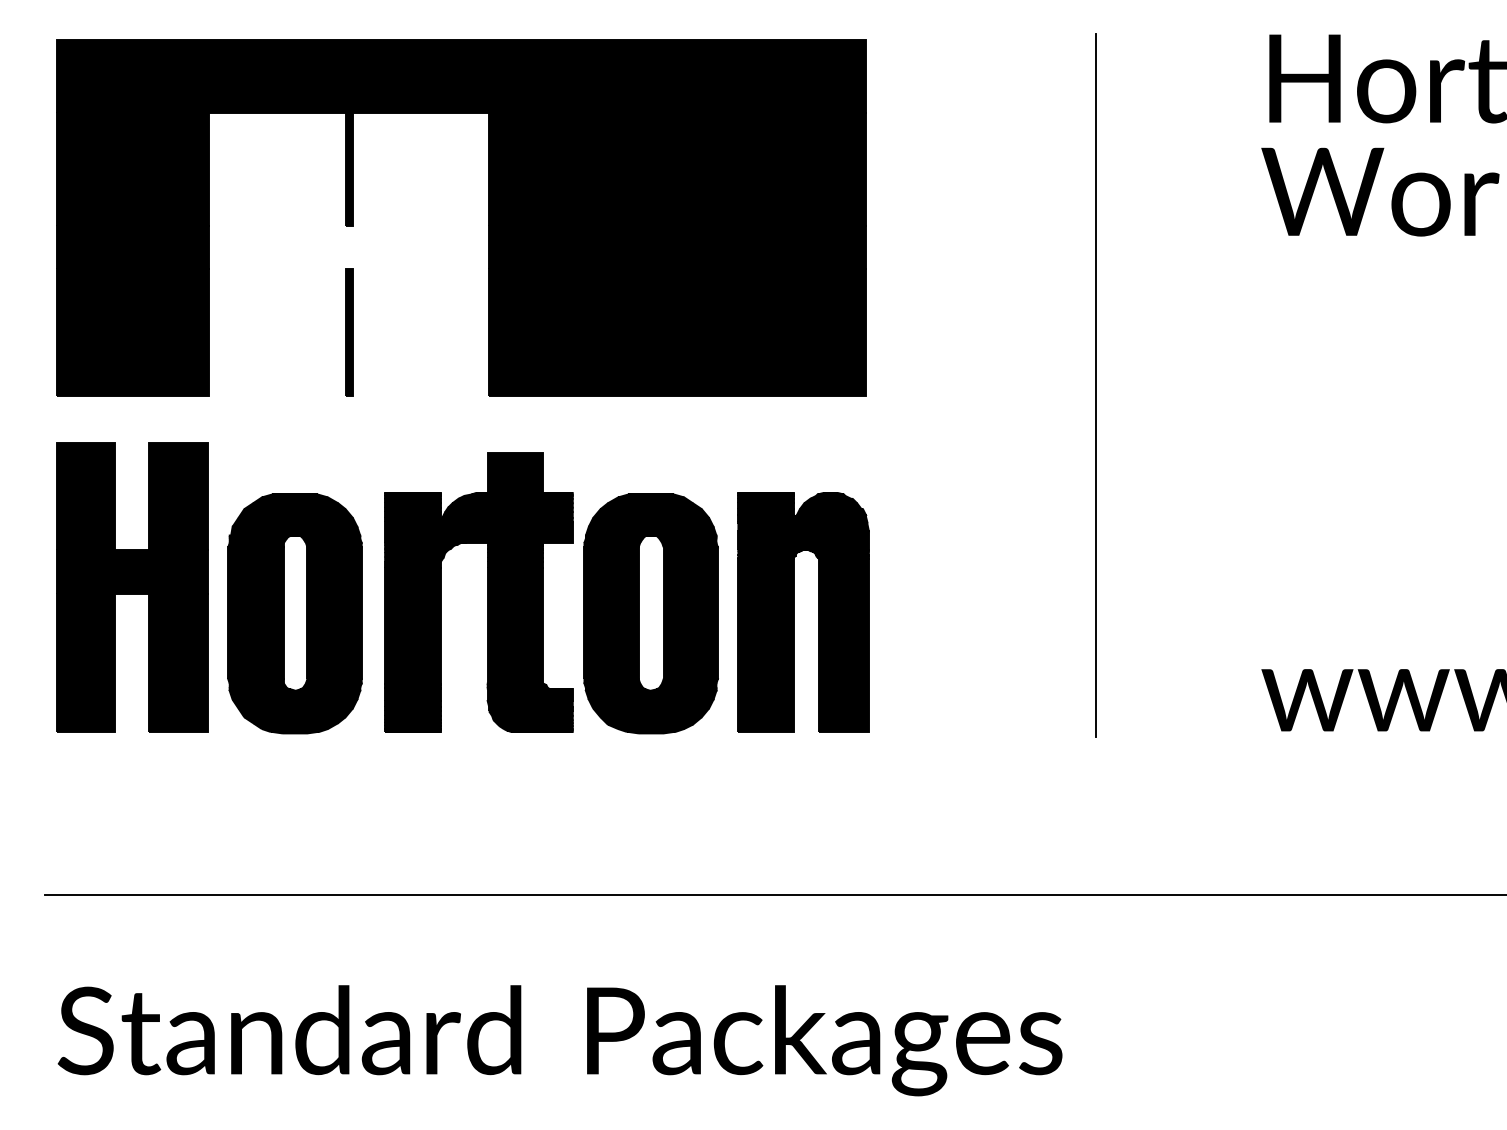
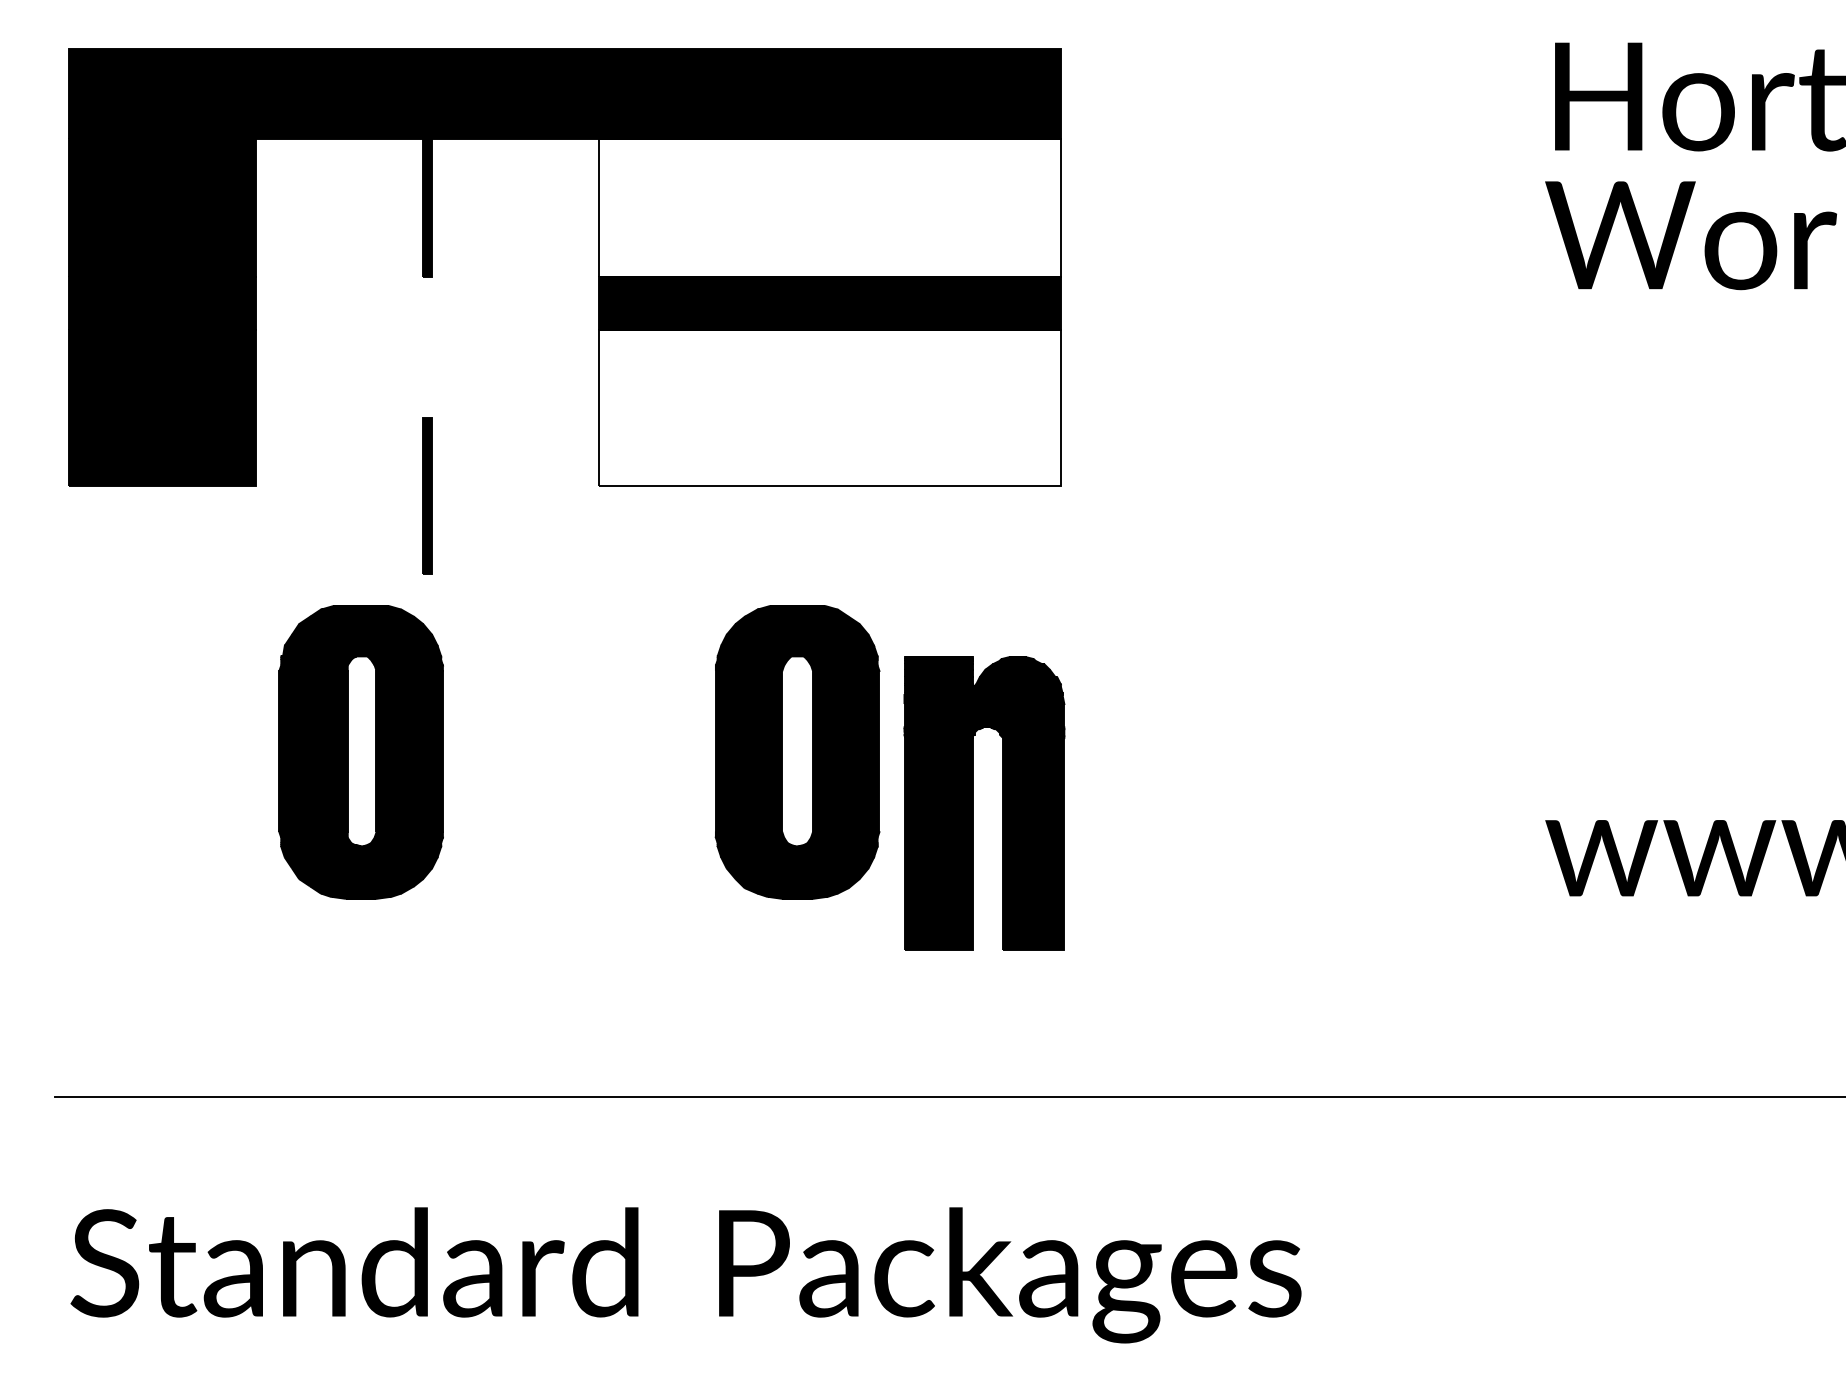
fill: (677, 169) -> (829, 208), removed
part: (349, 332) -> (427, 495), moved
fill: (677, 332) -> (829, 407), removed
line: (1096, 385) -> (1343, 472), removed
part: (131, 587) -> (161, 719), removed
part: (487, 592) -> (596, 726), removed
part: (794, 612) -> (973, 803), moved

